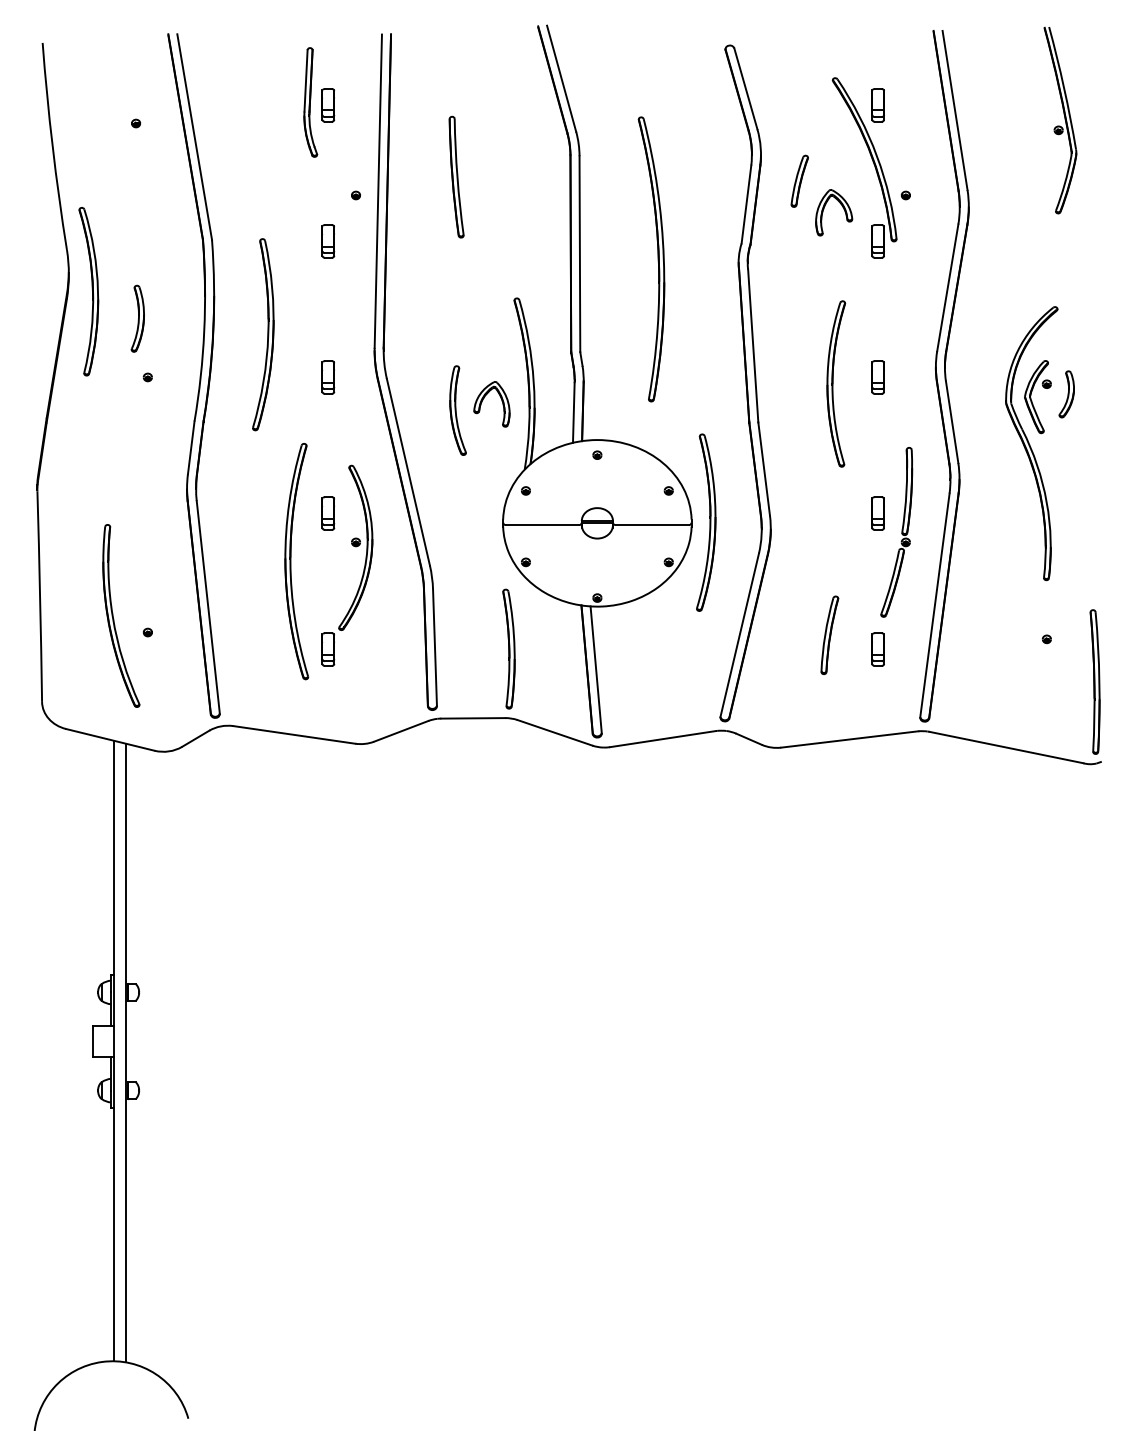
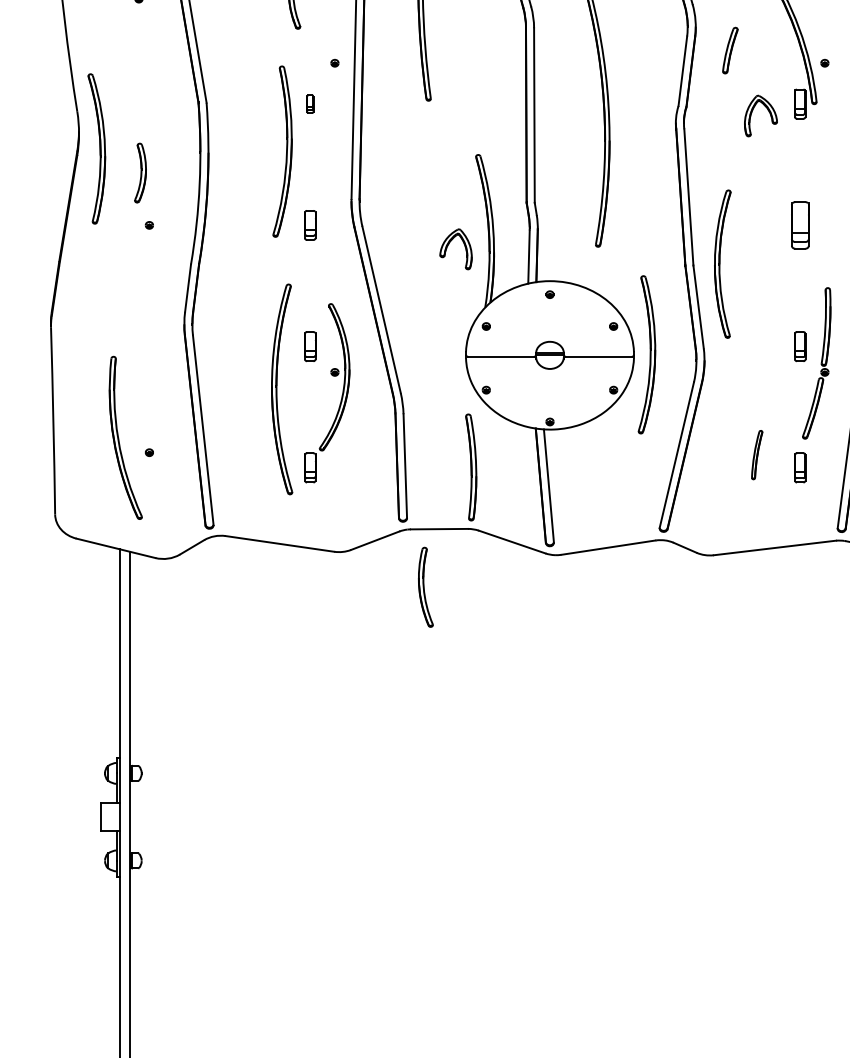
part: (842, 207) -> (768, 111), moved
part: (328, 241) -> (310, 104), size x0.6
part: (263, 334) -> (282, 151), moved
part: (877, 377) -> (799, 225), size x1.6
part: (836, 383) -> (722, 263), moved
part: (457, 410) -> (425, 587), moved
part: (829, 634) -> (756, 454), size x0.7

